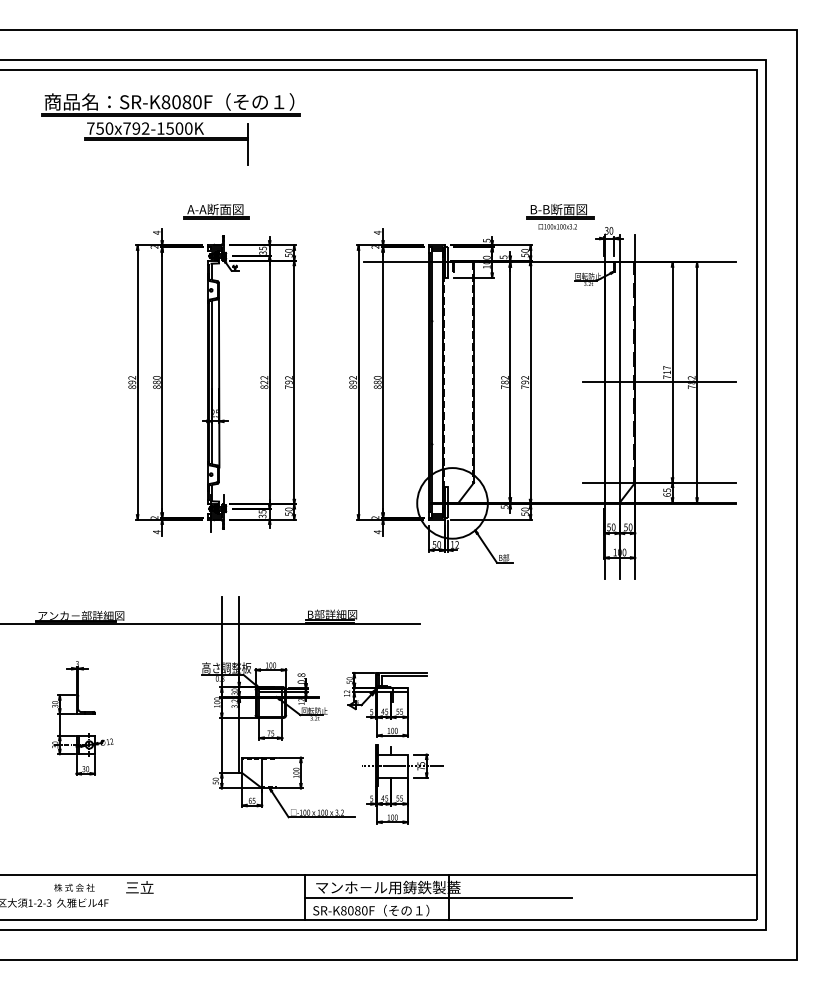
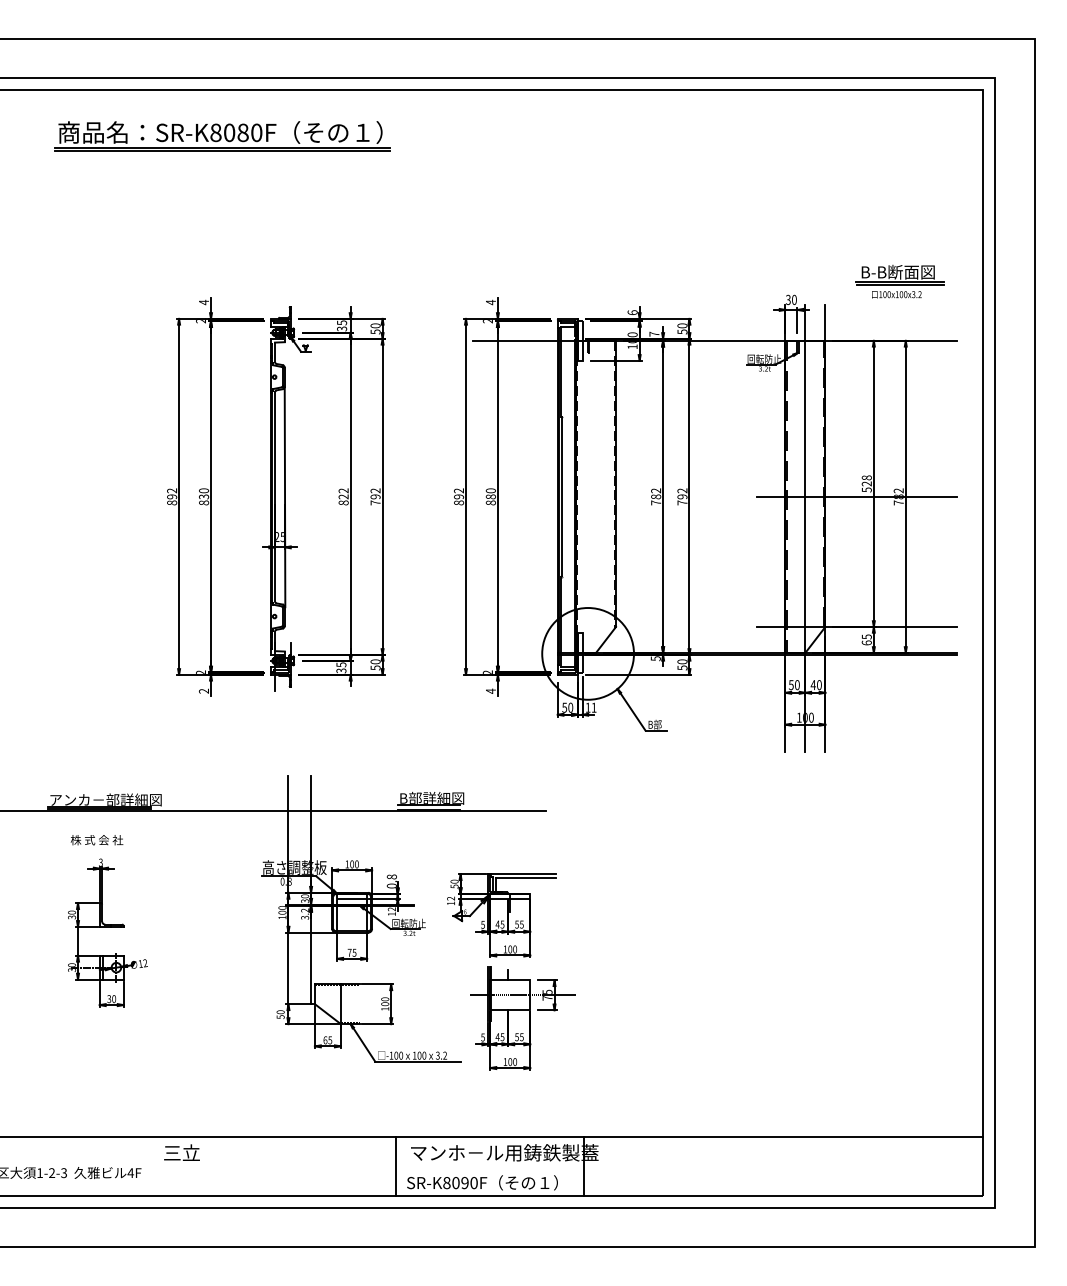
part: (166, 143) -> (216, 186), removed
part: (216, 211) -> (281, 274), removed
part: (559, 216) -> (899, 281), moved
text: (486, 240) -> (632, 312), 5 -> 6
text: (503, 256) -> (654, 333), 5 -> 7
text: (666, 372) -> (866, 483), 717 -> 528
text: (156, 382) -> (203, 496), 880 -> 830
text: (625, 527) -> (812, 685), 50 -> 40
text: (156, 531) -> (203, 690), 4 -> 2
text: (456, 544) -> (593, 707), 12 -> 11
text: (74, 888) -> (96, 840), moved
line: (438, 898) -> (569, 1166), removed
text: (357, 911) -> (464, 1183), SR-K8080F -> SR-K8090F

